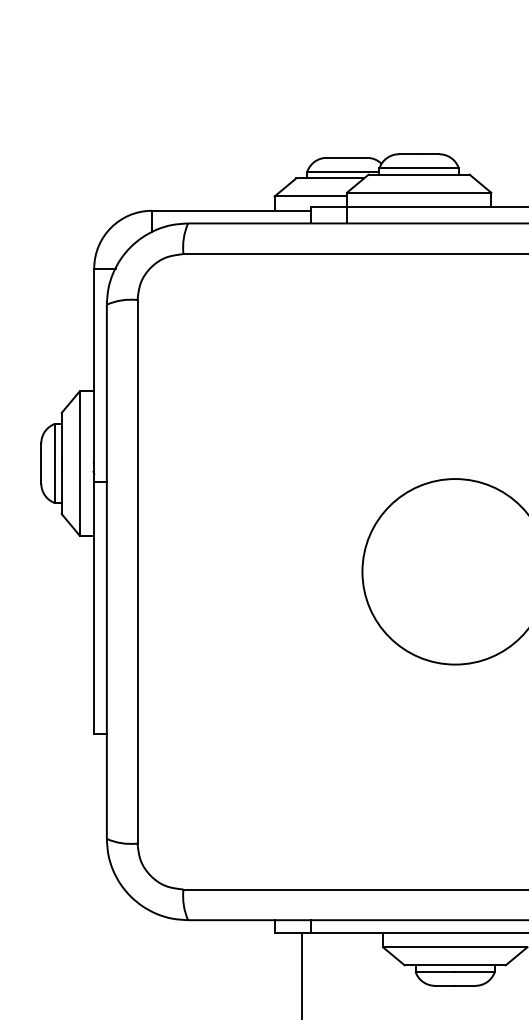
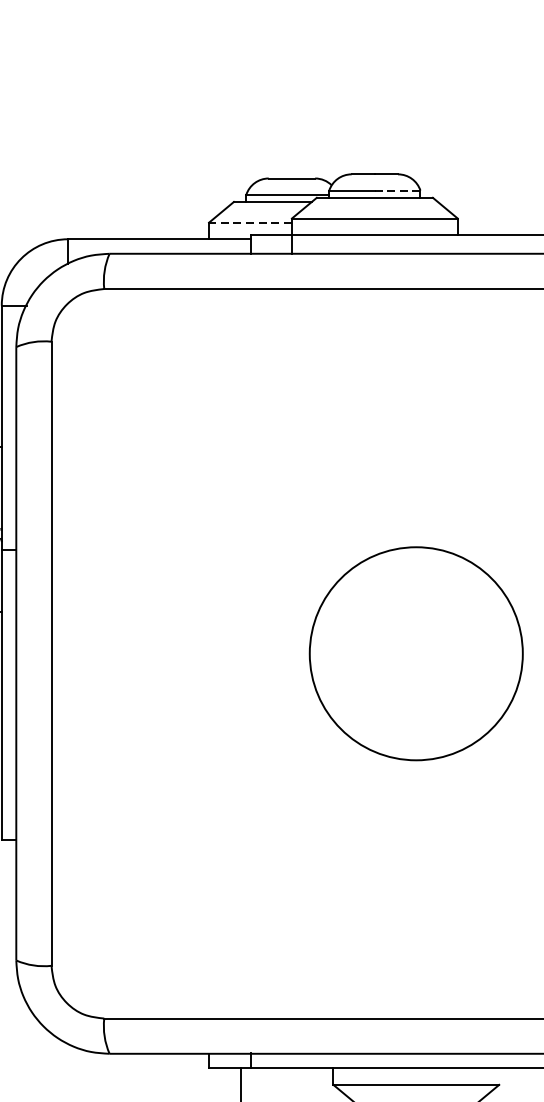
line: (439, 168) -> (398, 190), solid -> dashed
line: (310, 196) -> (250, 222), solid -> dashed

